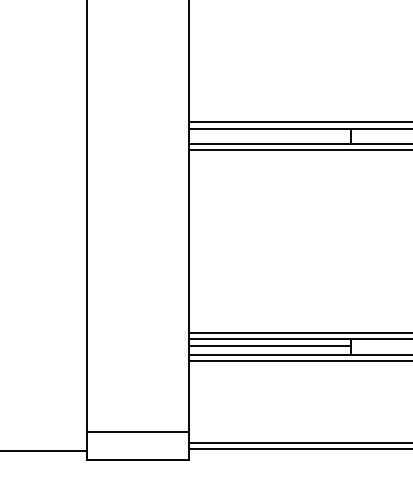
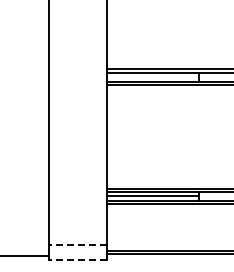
line: (136, 431) -> (77, 244), solid -> dashed
line: (136, 459) -> (77, 260), solid -> dashed

